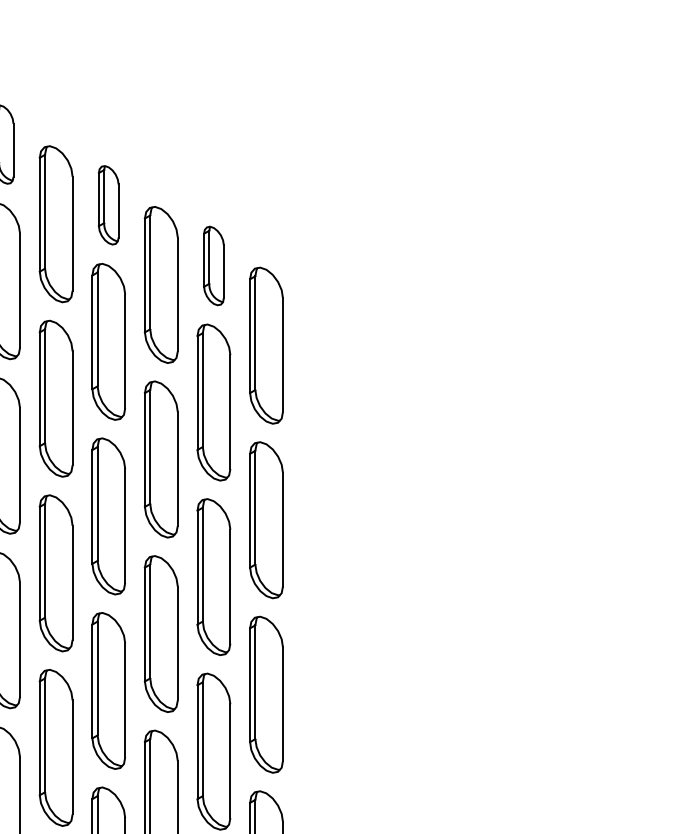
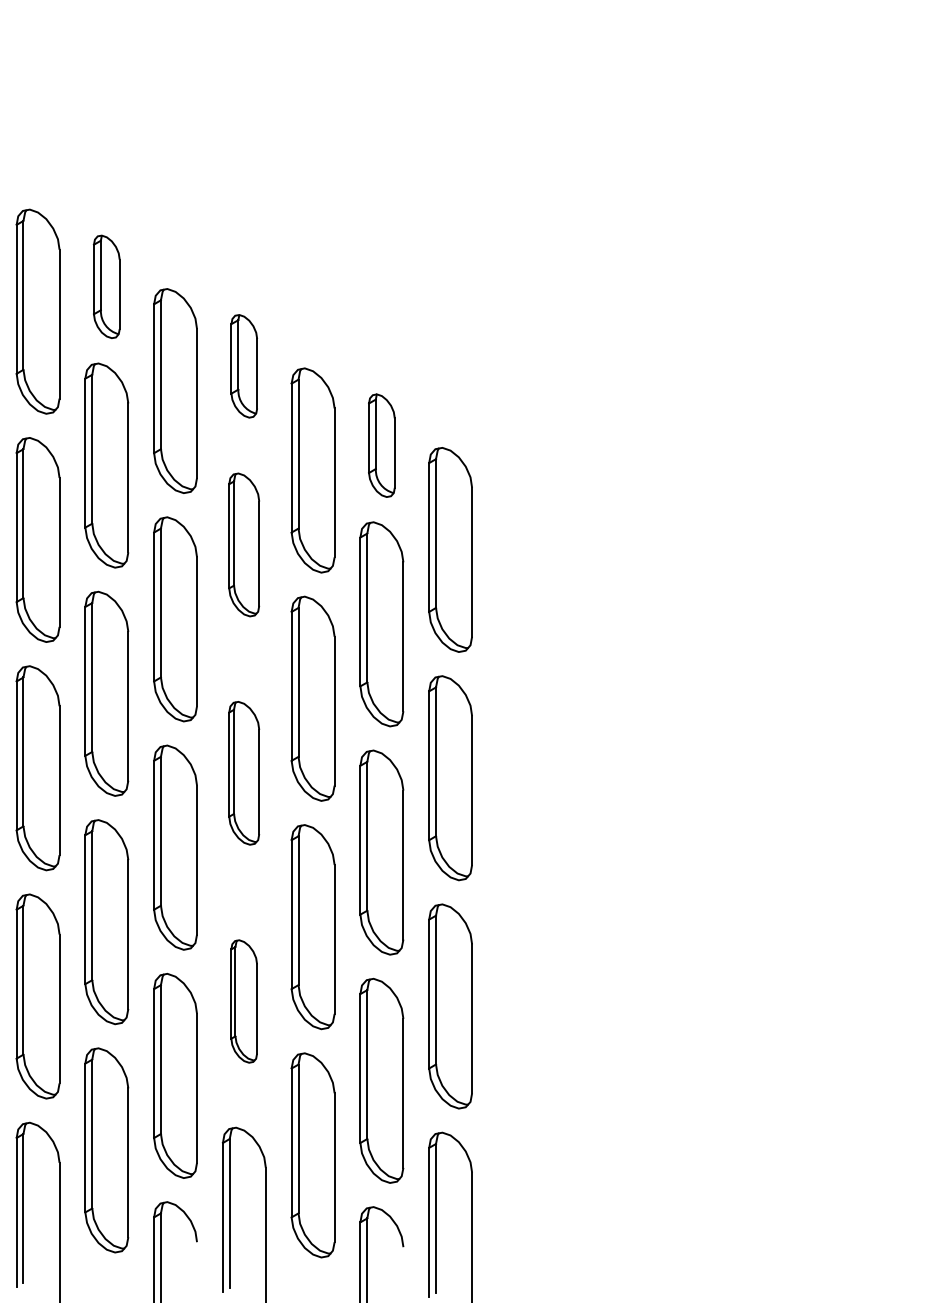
part: (108, 341) -> (243, 544), size x0.7
part: (108, 516) -> (243, 773), size x0.7
part: (108, 690) -> (243, 1001), size x0.6

